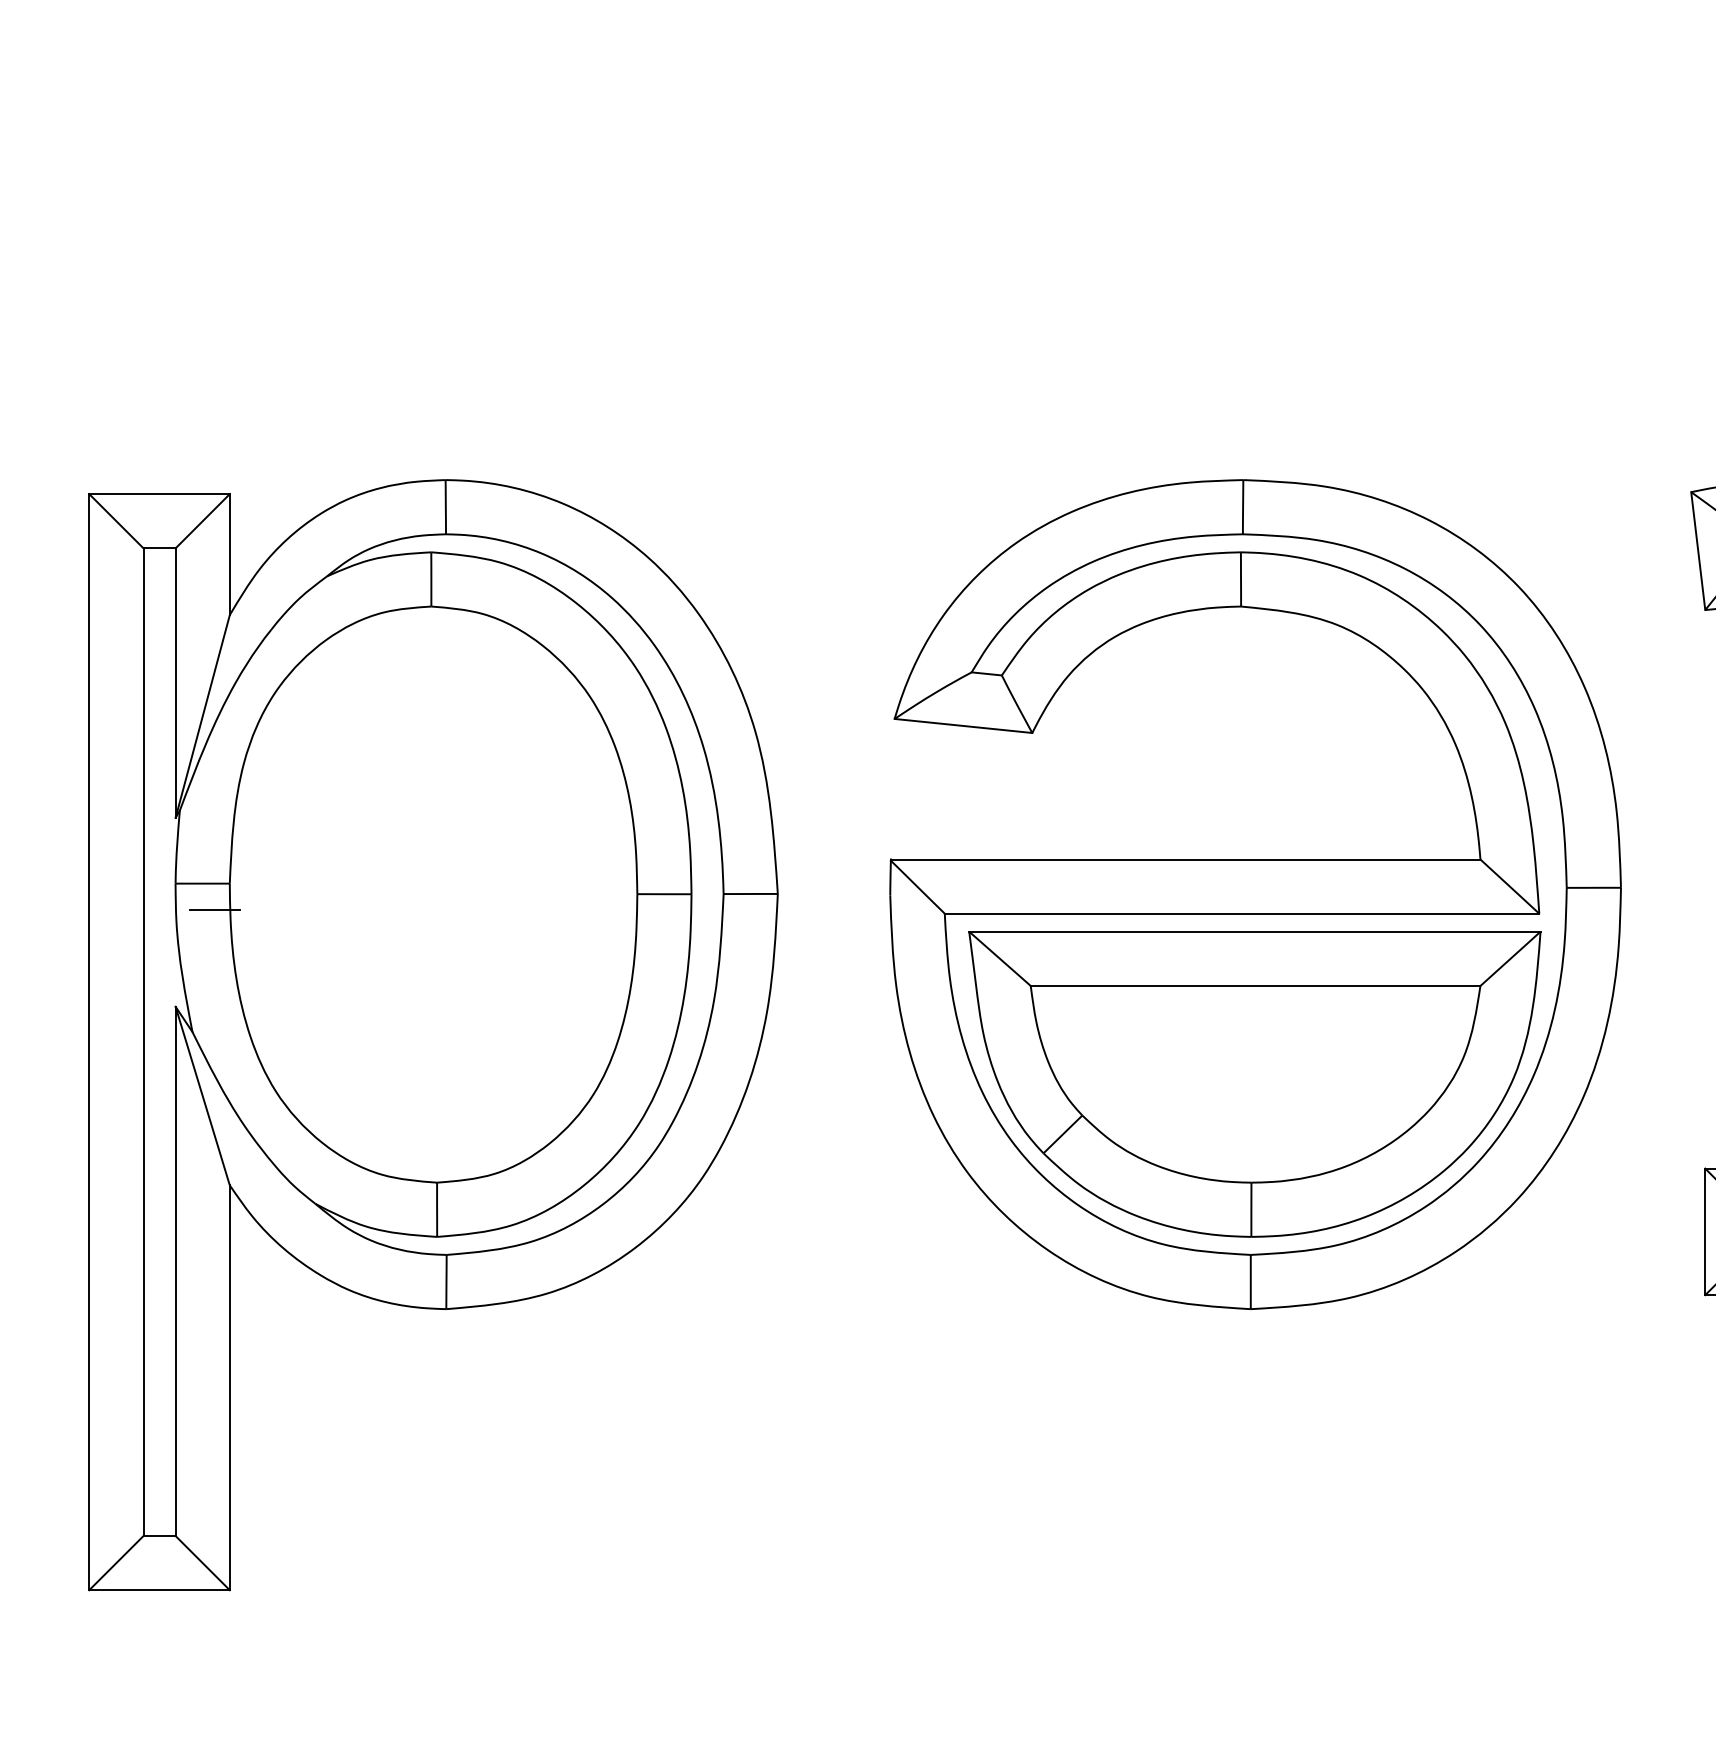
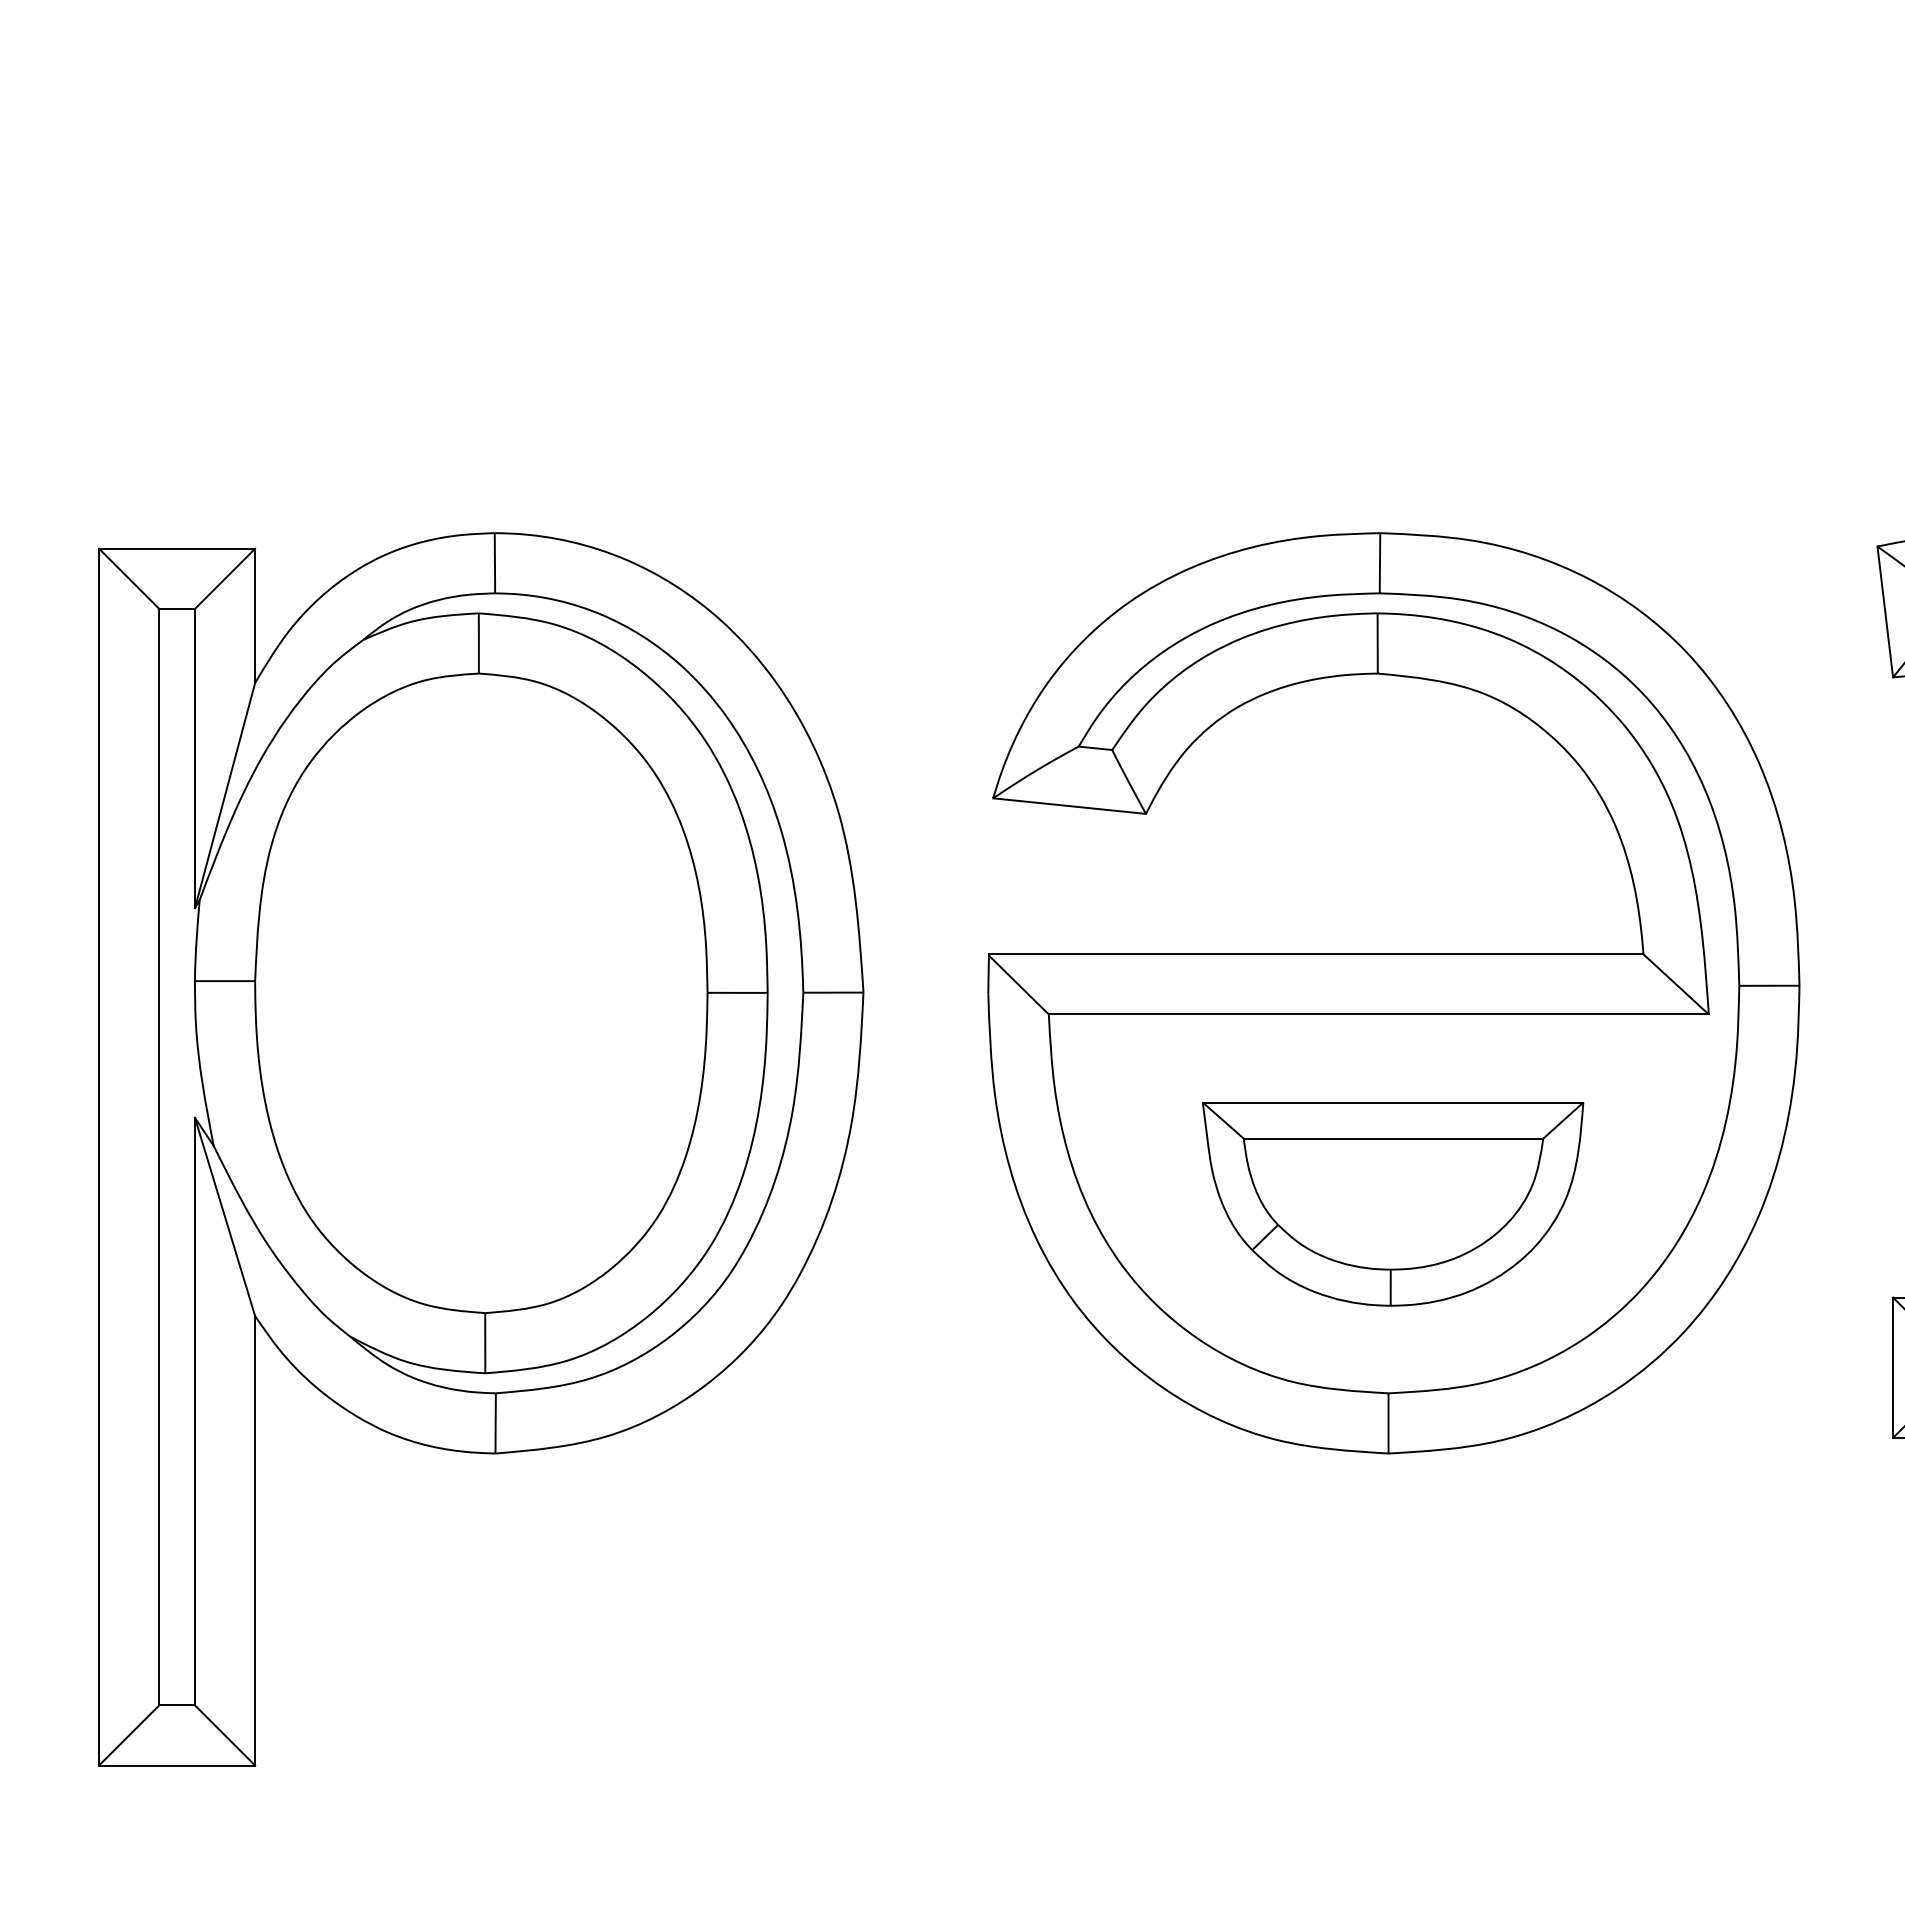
line: (214, 909) -> (238, 1009), removed
part: (1254, 1084) -> (1392, 1204), size x0.6

